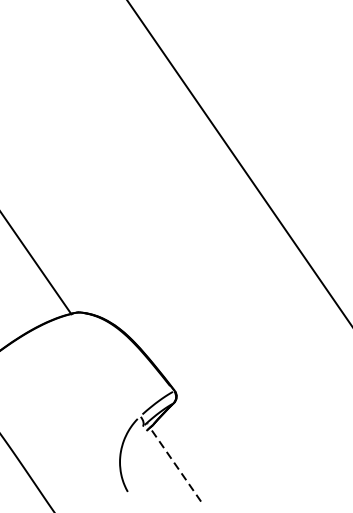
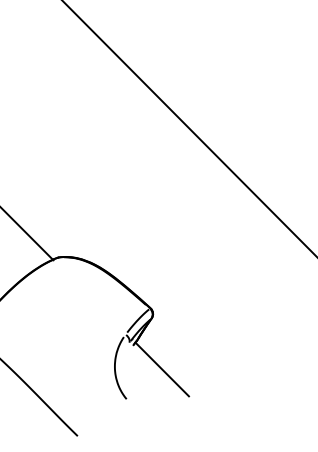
line: (175, 464) -> (162, 369), dashed -> solid

